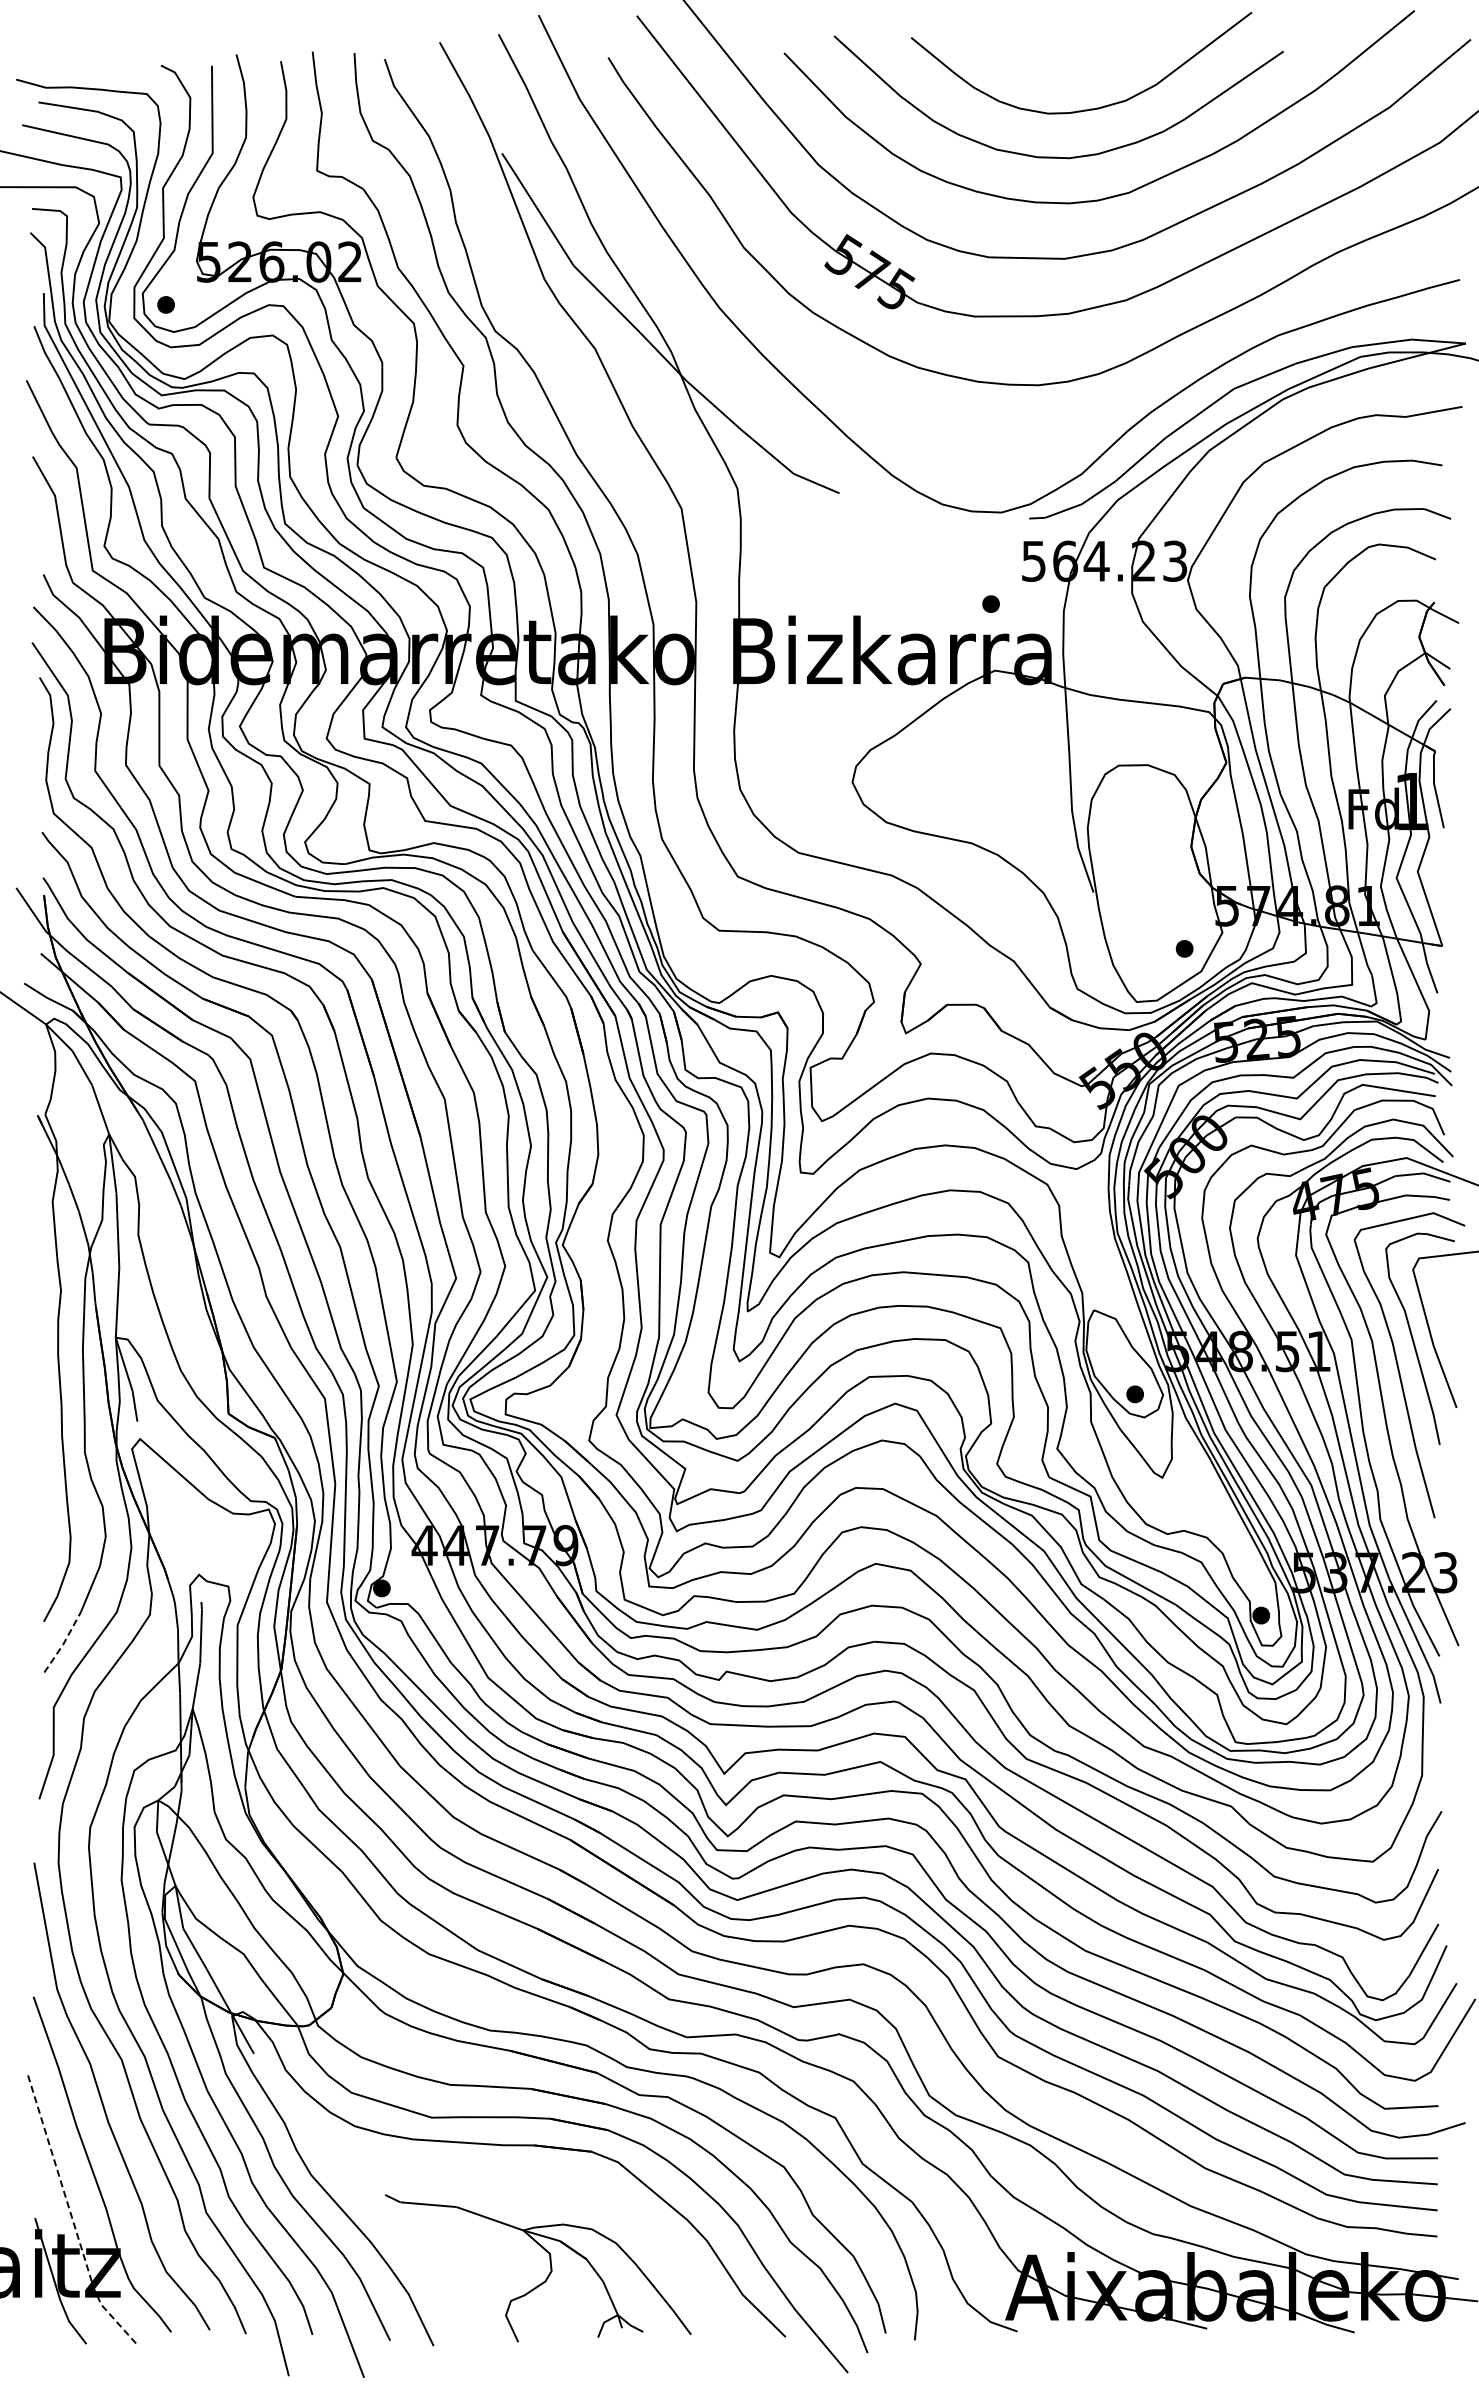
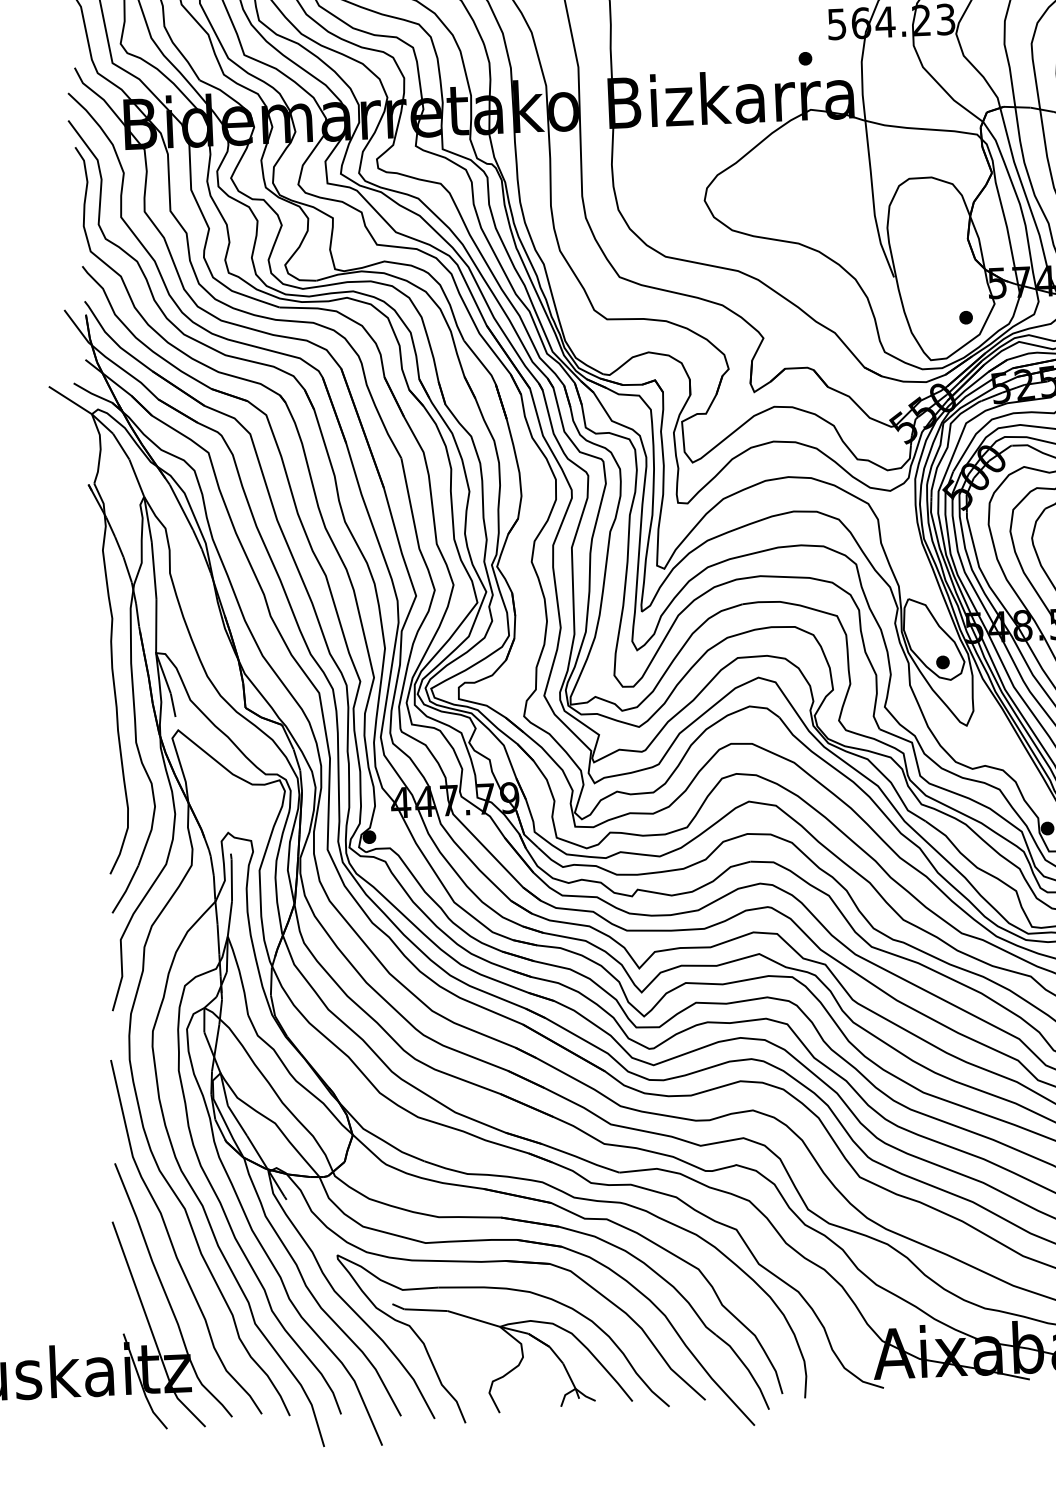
line: (63, 1643) -> (126, 890), dashed -> solid
part: (538, 2183) -> (510, 1290), added
line: (71, 2214) -> (151, 1329), dashed -> solid

